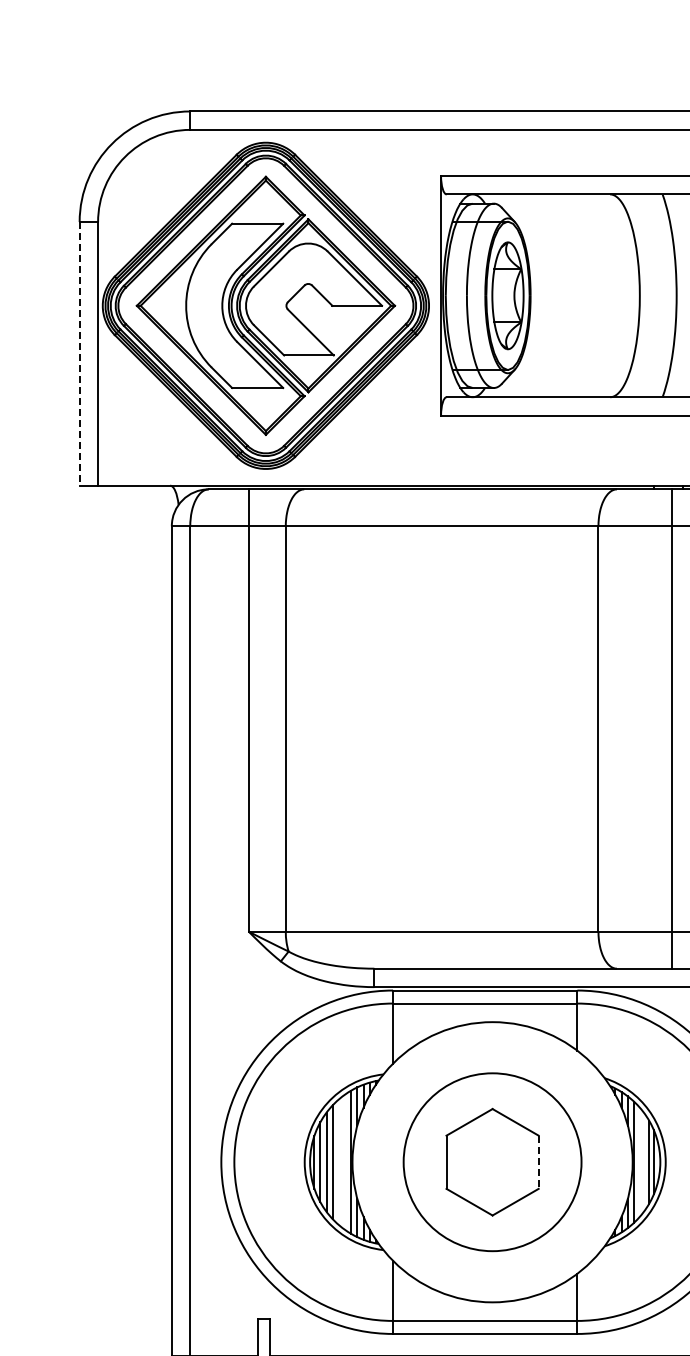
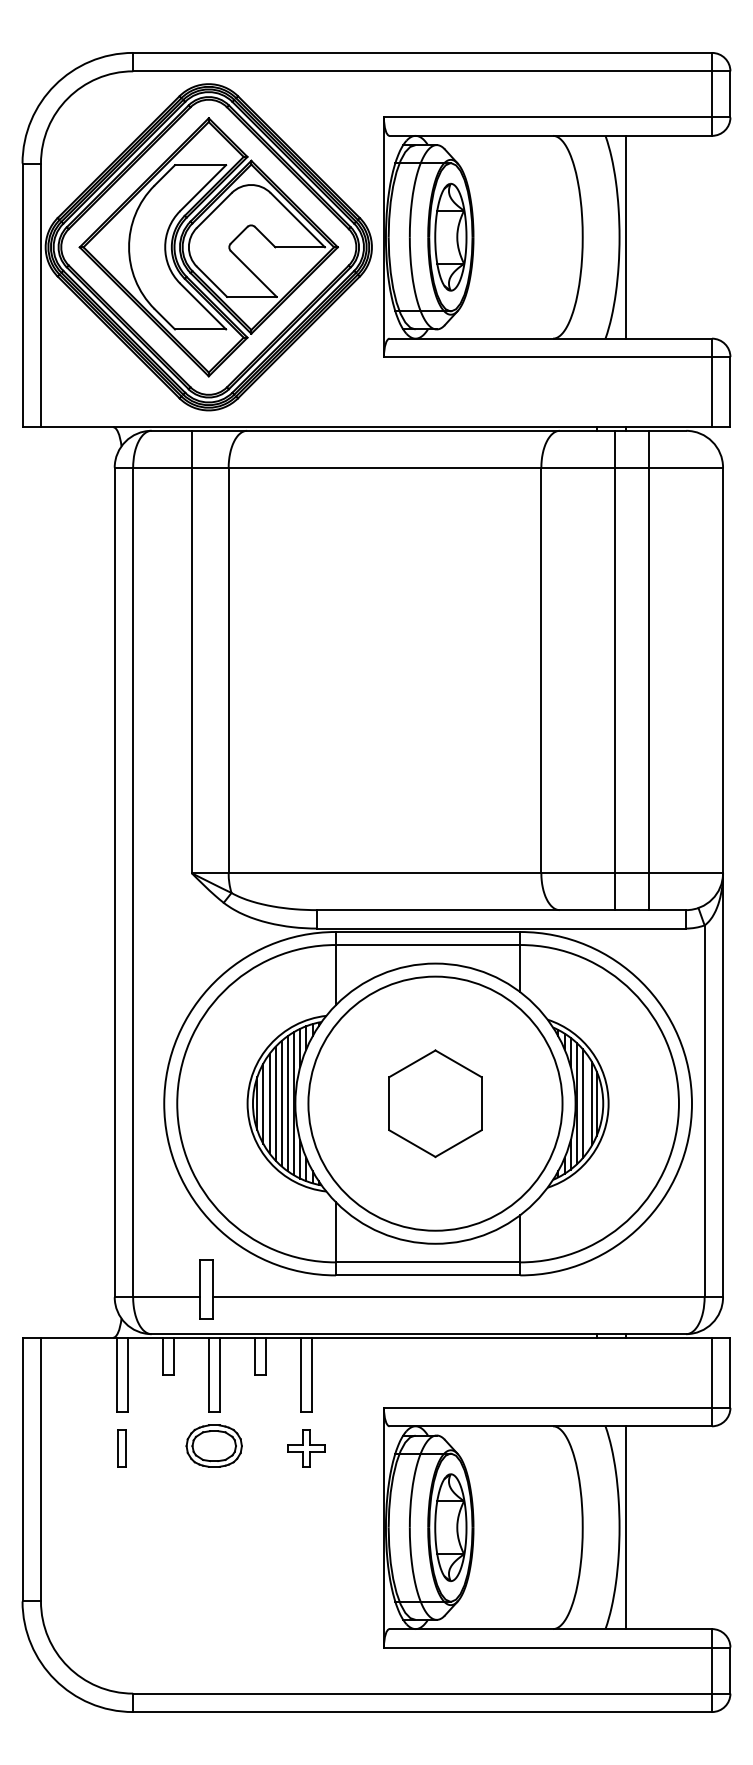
line: (682, 295) -> (625, 236), added
line: (79, 354) -> (22, 295), dashed -> solid
line: (338, 1162) -> (281, 1103), added
line: (345, 1162) -> (288, 1103), added
circle: (492, 1162) -> (435, 1103), size x1.43
line: (538, 1162) -> (481, 1103), dashed -> solid
line: (639, 1162) -> (582, 1103), added

